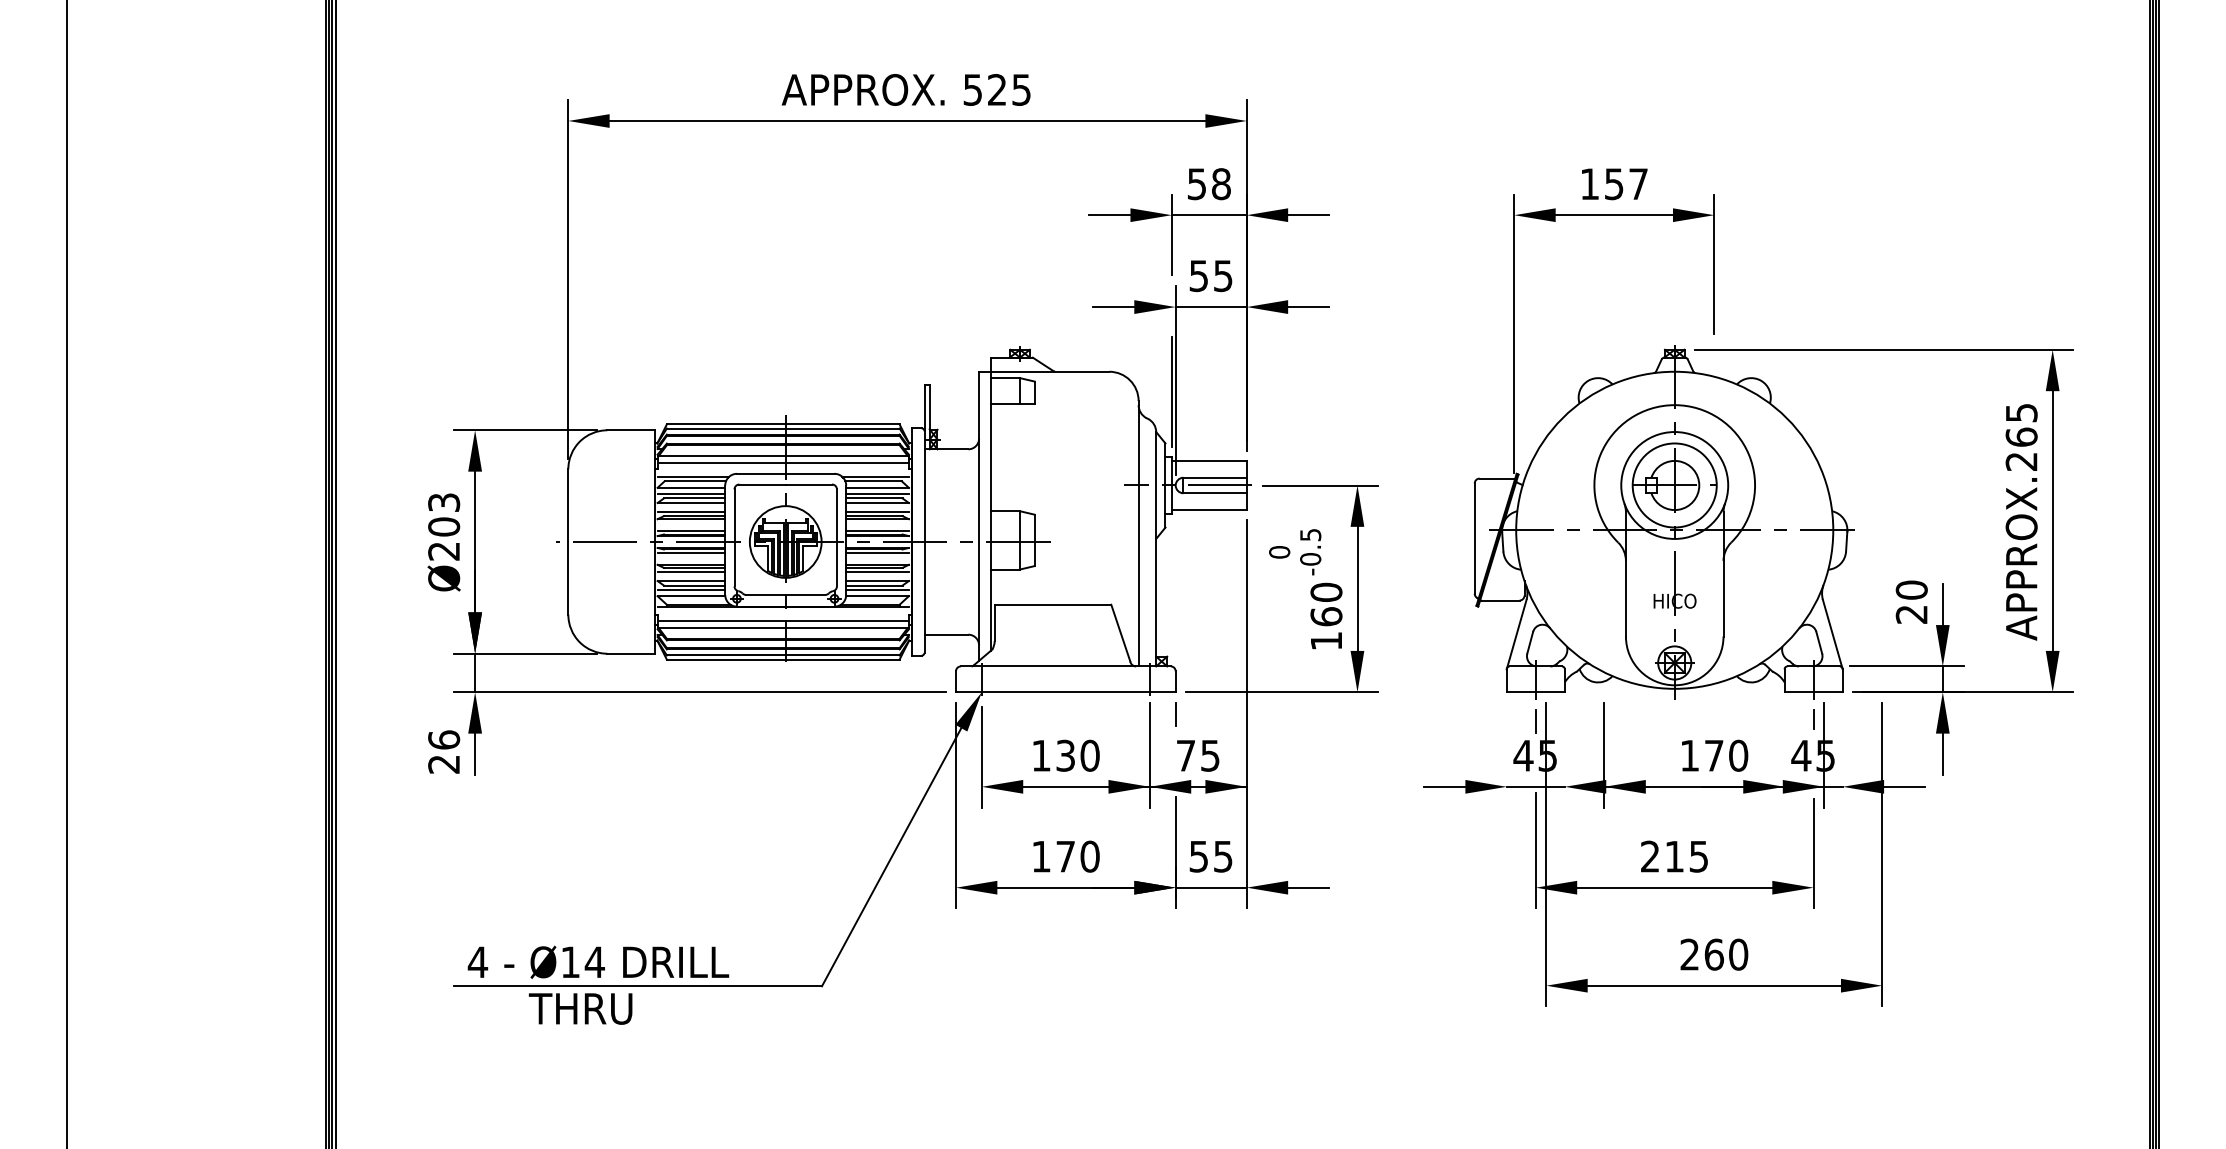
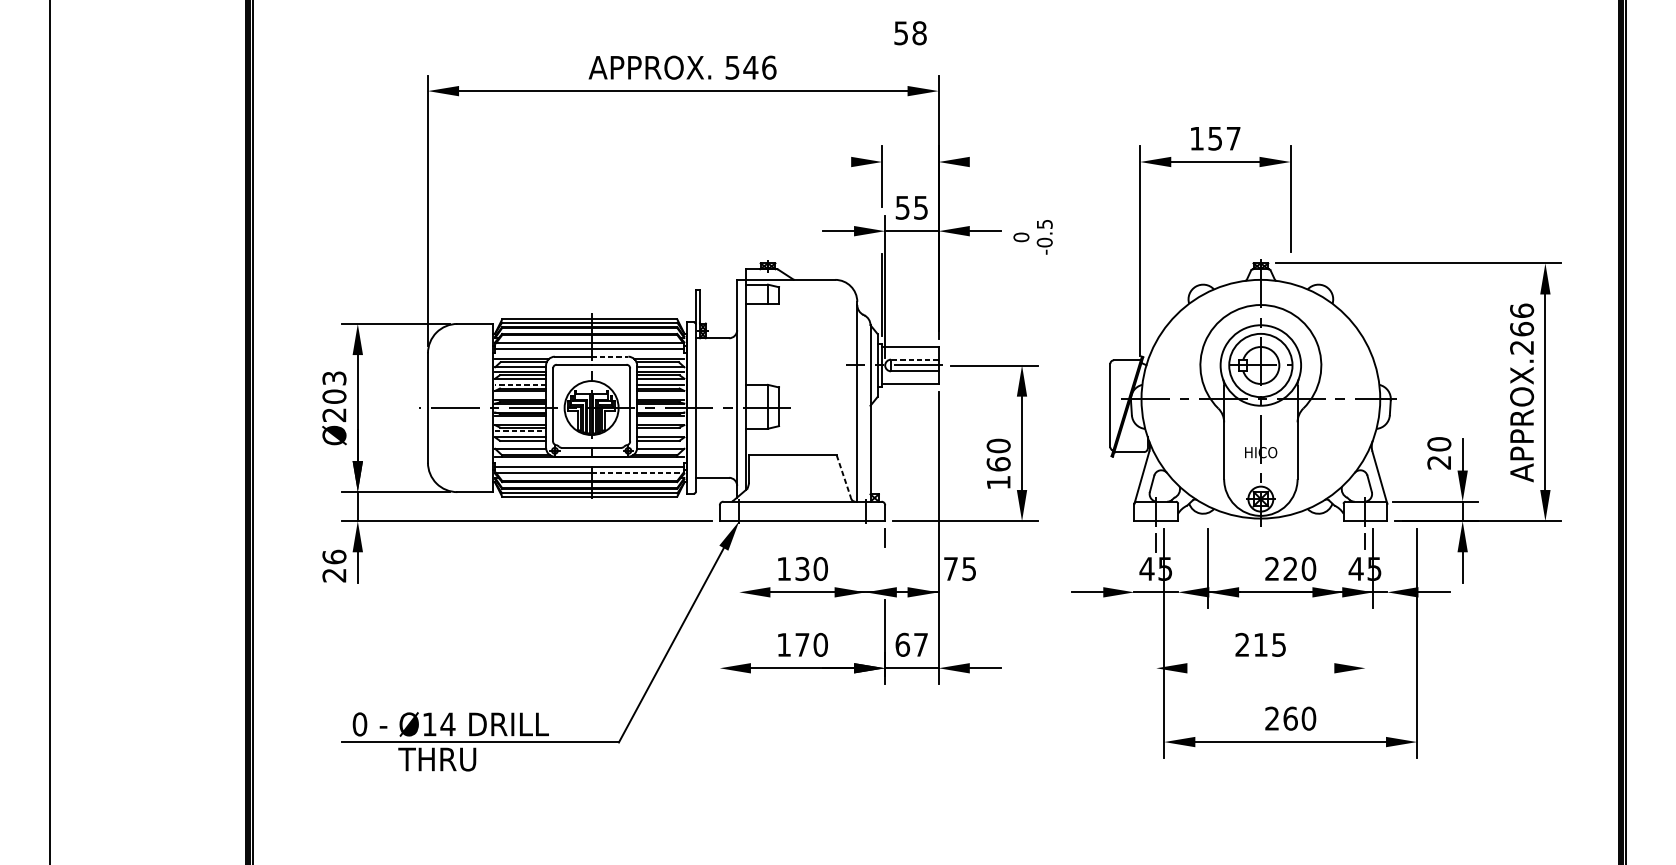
text: (1009, 89) -> (760, 67), 525 -> 546
text: (1209, 184) -> (910, 33), moved
line: (1109, 215) -> (835, 162), removed
line: (1208, 215) -> (909, 162), removed
line: (1308, 215) -> (985, 162), removed
text: (2021, 412) -> (1521, 310), APPROX.265 -> APPROX.266
line: (810, 473) -> (610, 356), solid -> dashed
line: (1215, 477) -> (915, 359), solid -> dashed
line: (691, 511) -> (520, 385), solid -> dashed
text: (1295, 552) -> (1033, 237), moved
line: (691, 572) -> (520, 430), solid -> dashed
line: (877, 572) -> (660, 430), removed
line: (691, 590) -> (520, 444), removed
line: (877, 590) -> (660, 444), removed
line: (847, 628) -> (638, 473), solid -> dashed
line: (1120, 633) -> (843, 476), solid -> dashed
line: (1149, 754) -> (865, 568), removed
text: (1198, 755) -> (960, 568), moved
text: (1701, 755) -> (1281, 568), 170 -> 220
line: (981, 756) -> (739, 569), removed
line: (956, 805) -> (720, 606), removed
line: (1535, 850) -> (1156, 640), removed
line: (1813, 853) -> (1365, 642), removed
text: (1210, 856) -> (911, 644), 55 -> 67
line: (1674, 887) -> (1260, 668), removed
text: (477, 962) -> (359, 724), 4 -> 0

